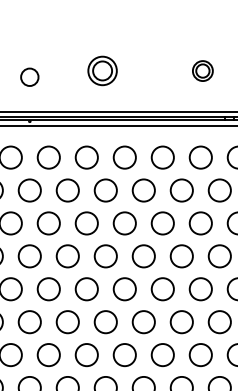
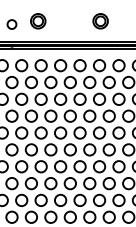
part: (103, 71) -> (38, 21), moved
part: (202, 71) -> (100, 21), size x1.43

